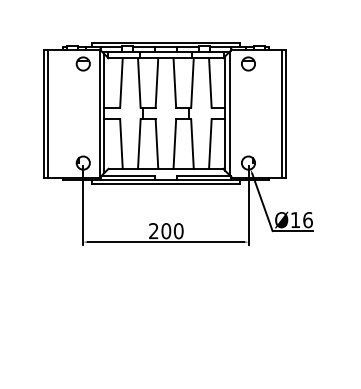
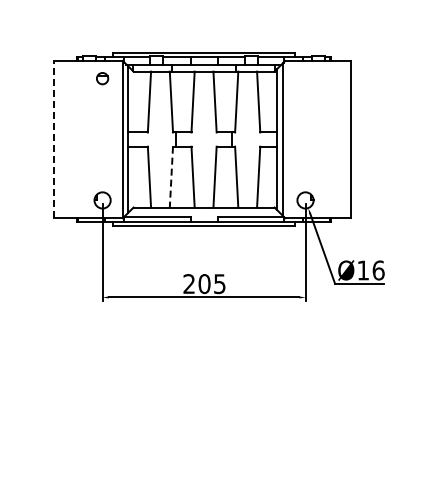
part: (83, 63) -> (102, 78), size x0.7
part: (248, 63) -> (305, 78), removed
line: (44, 113) -> (54, 139), solid -> dashed
line: (48, 113) -> (59, 139), removed
line: (281, 113) -> (346, 139), removed
line: (139, 144) -> (171, 177), solid -> dashed
text: (178, 231) -> (219, 284), 200 -> 205

